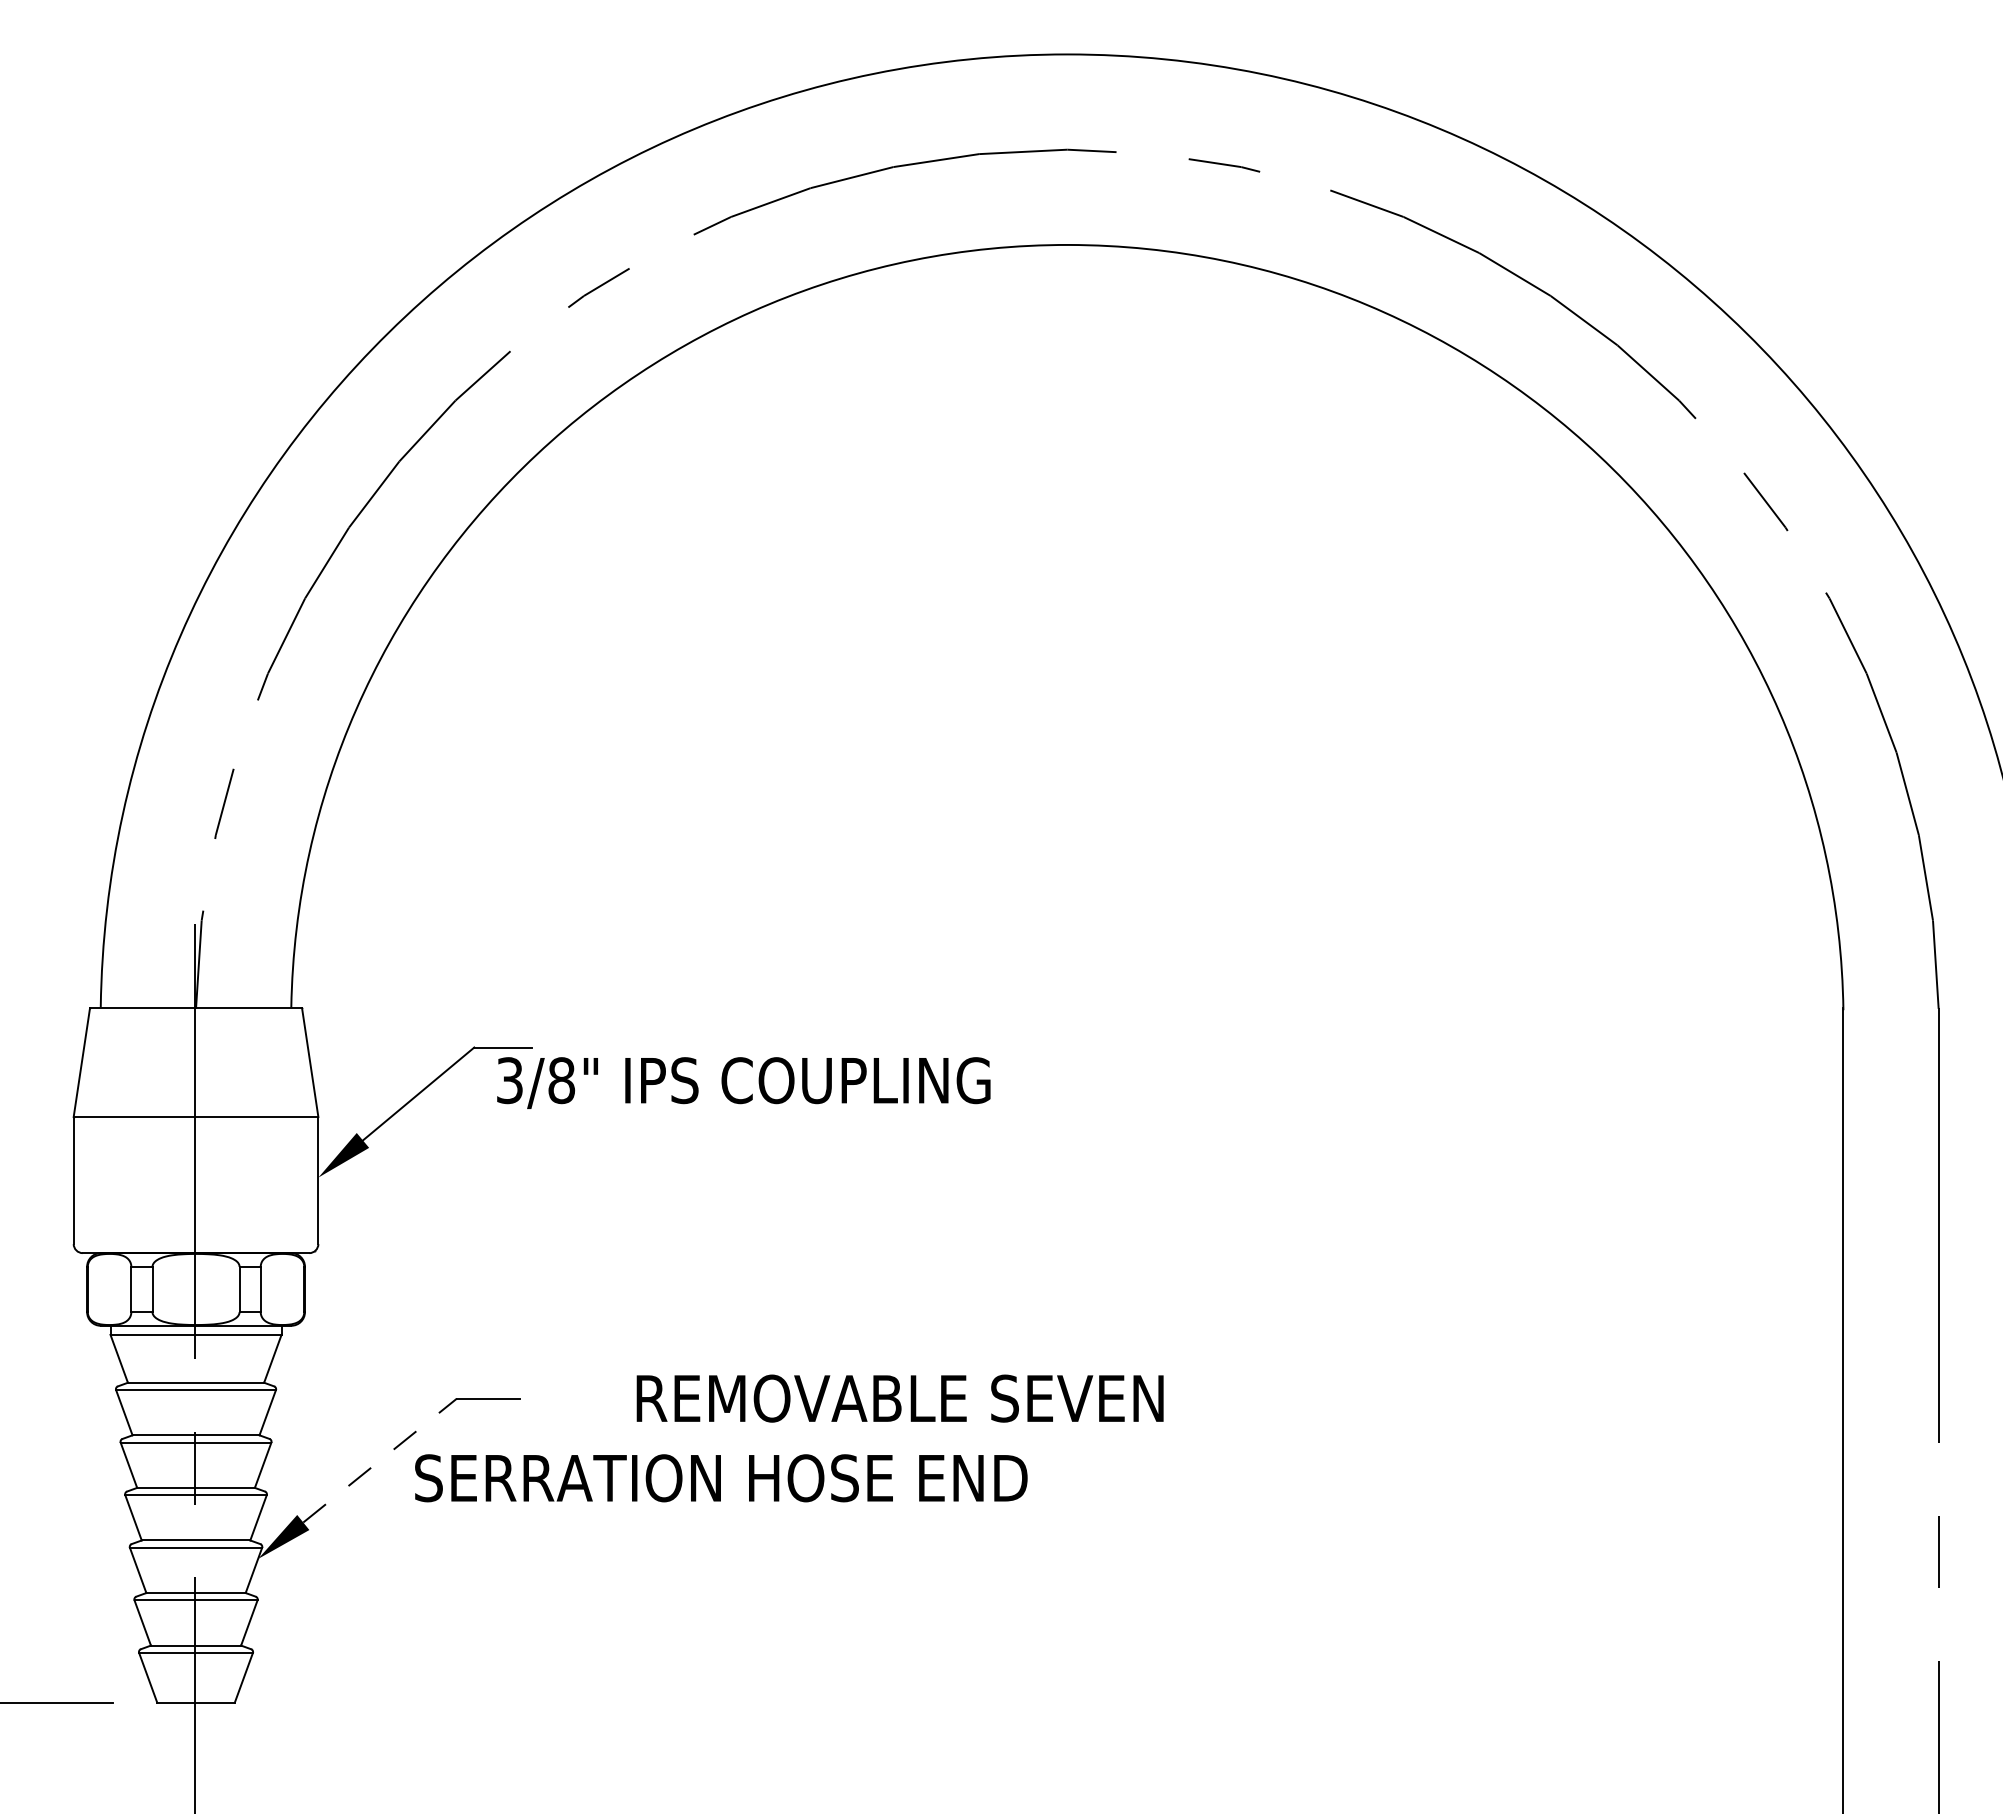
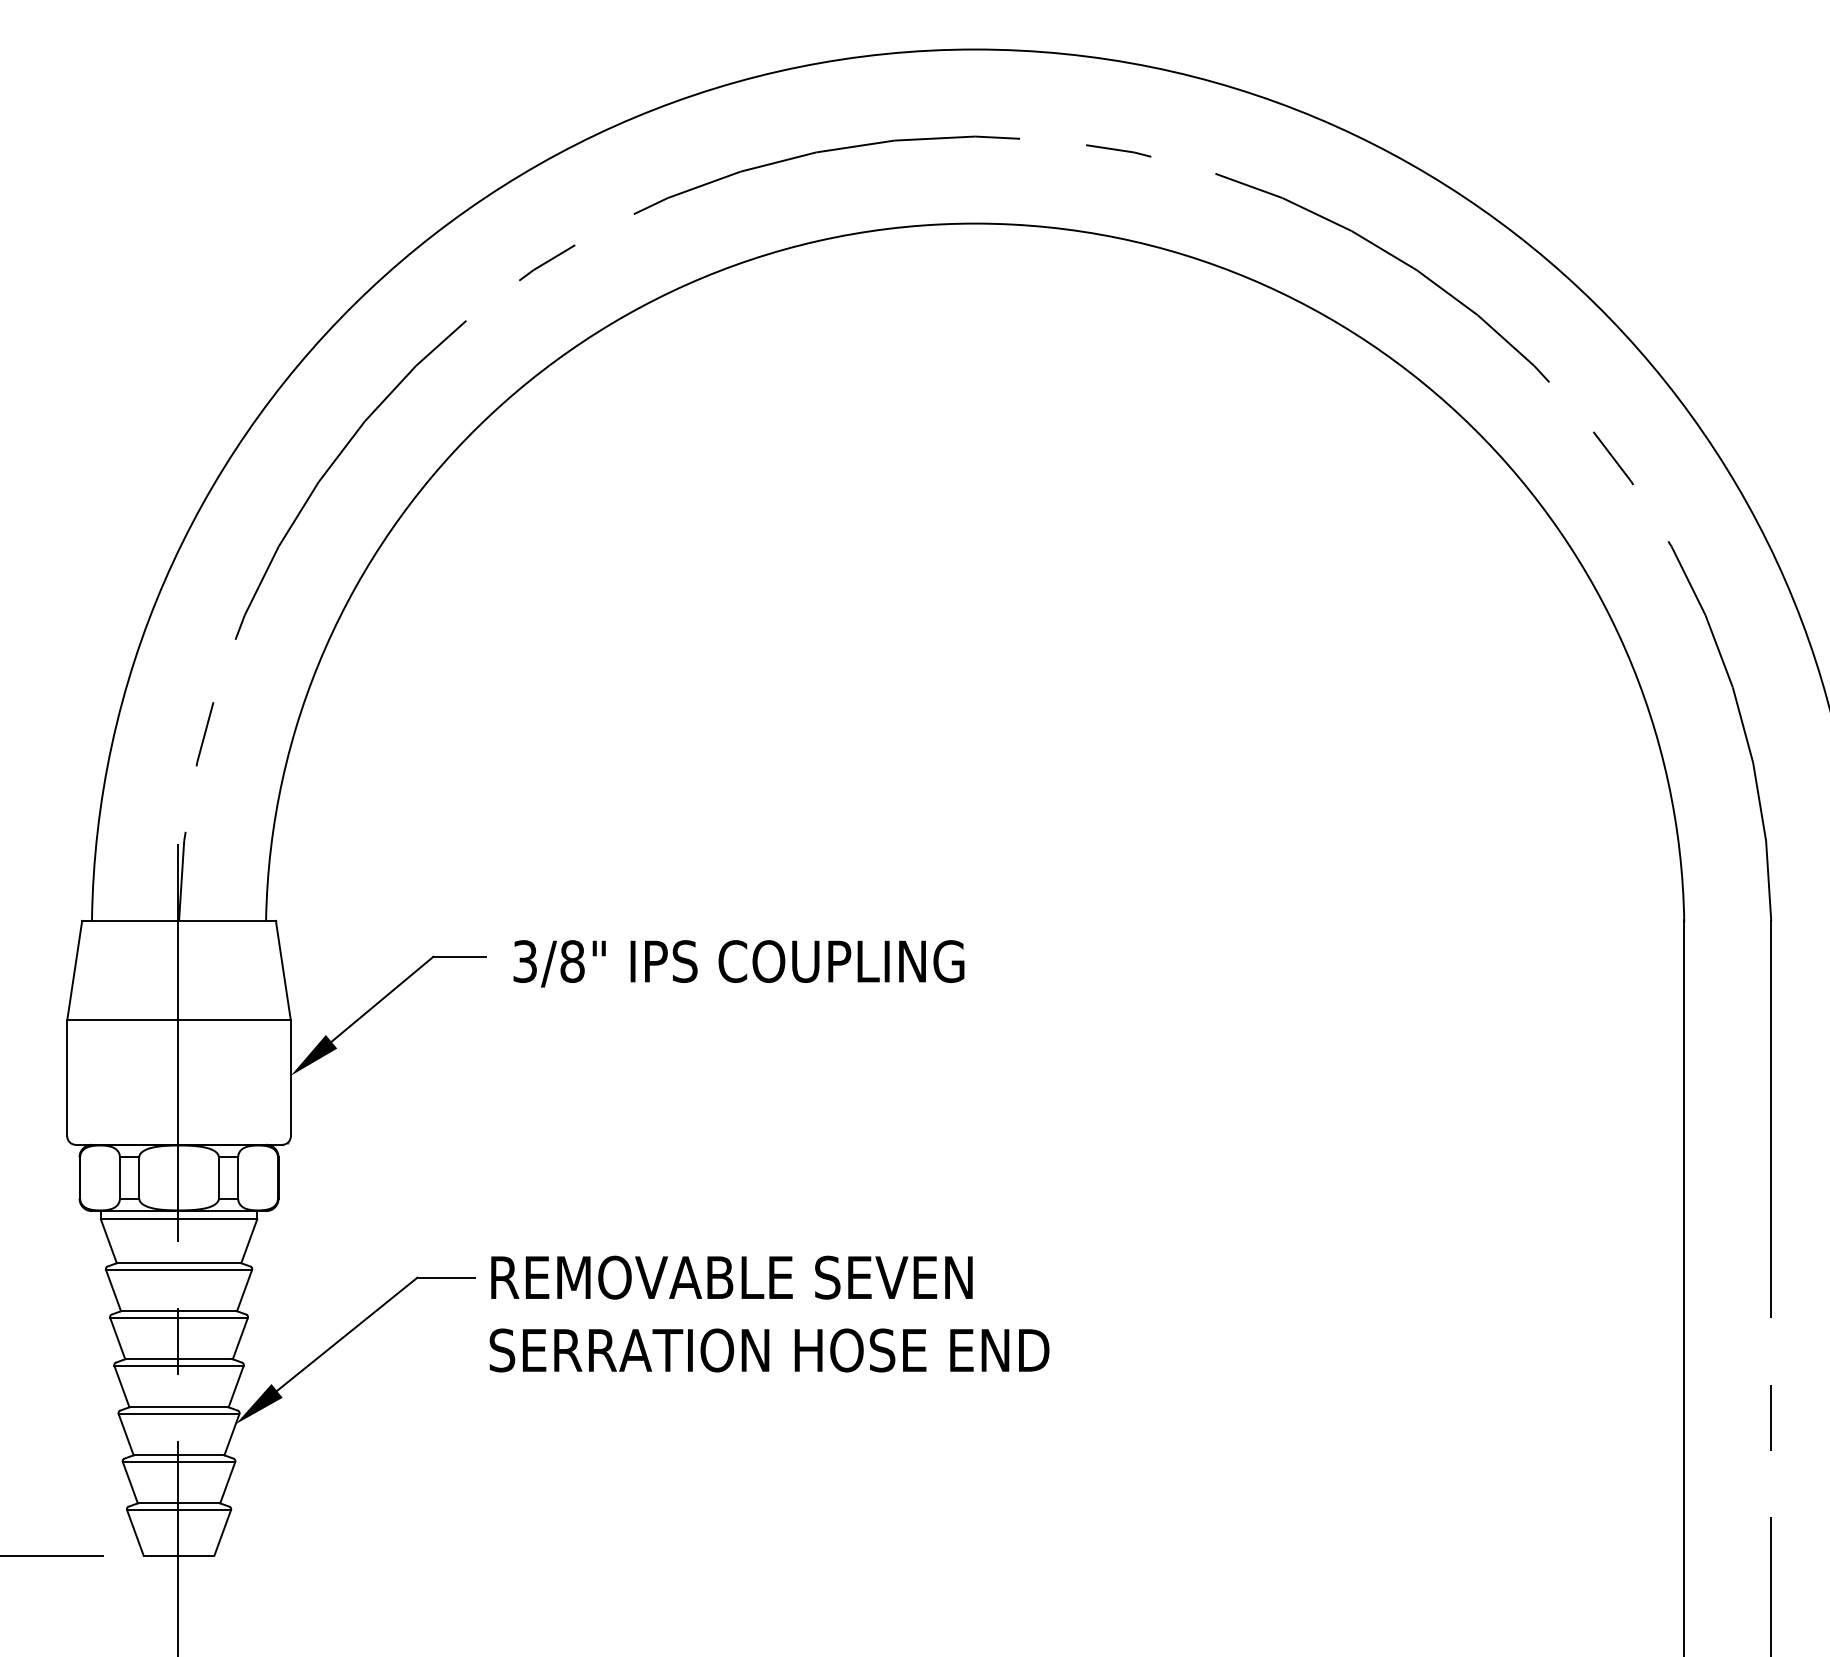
text: (743, 1082) -> (738, 963), moved
text: (899, 1398) -> (731, 1277), moved
line: (380, 1460) -> (347, 1334), dashed -> solid
text: (721, 1478) -> (769, 1350), moved

